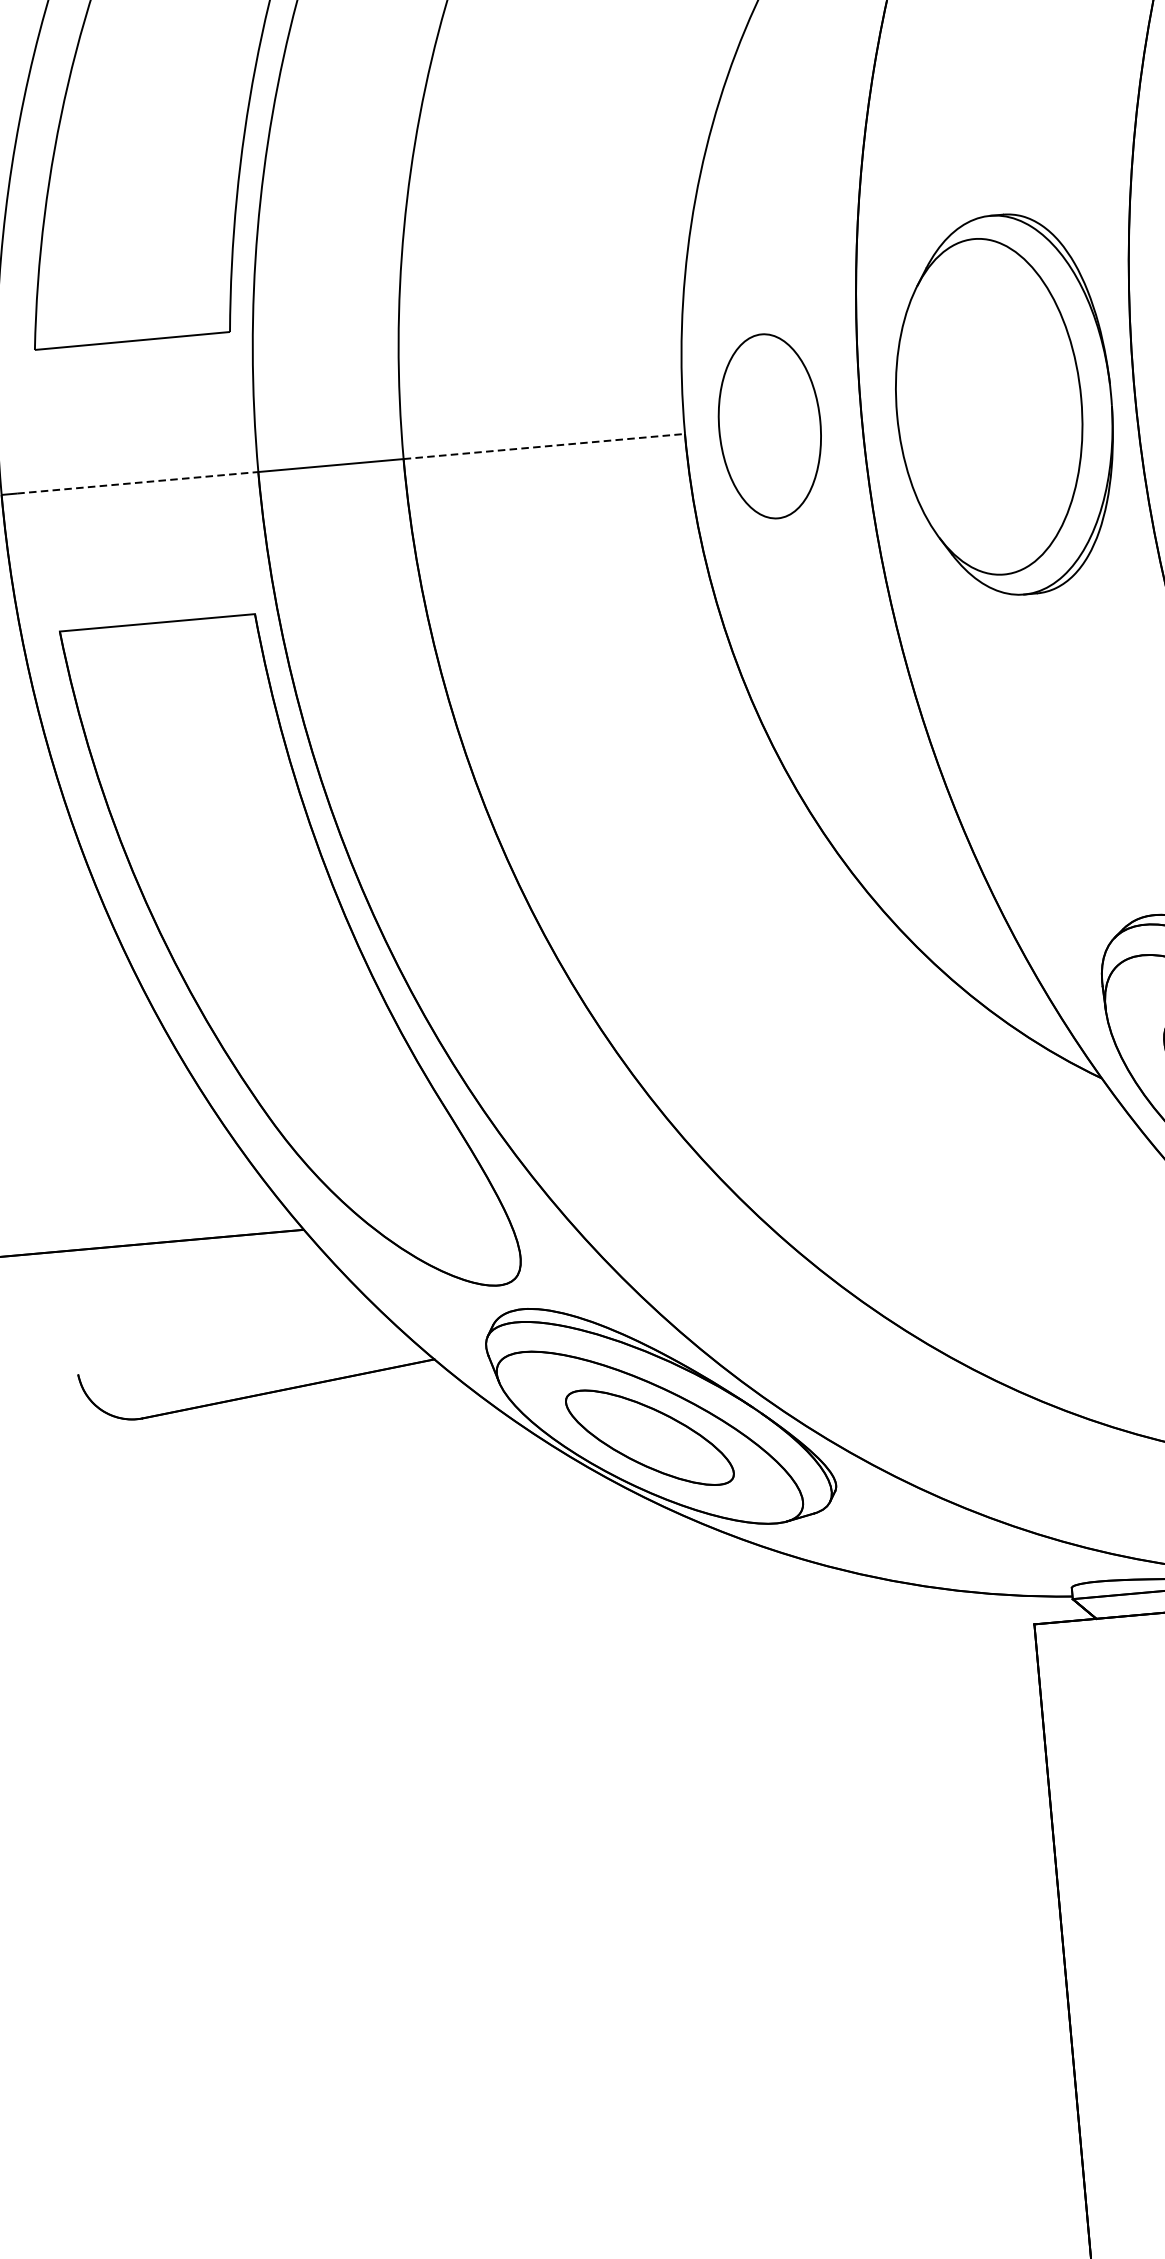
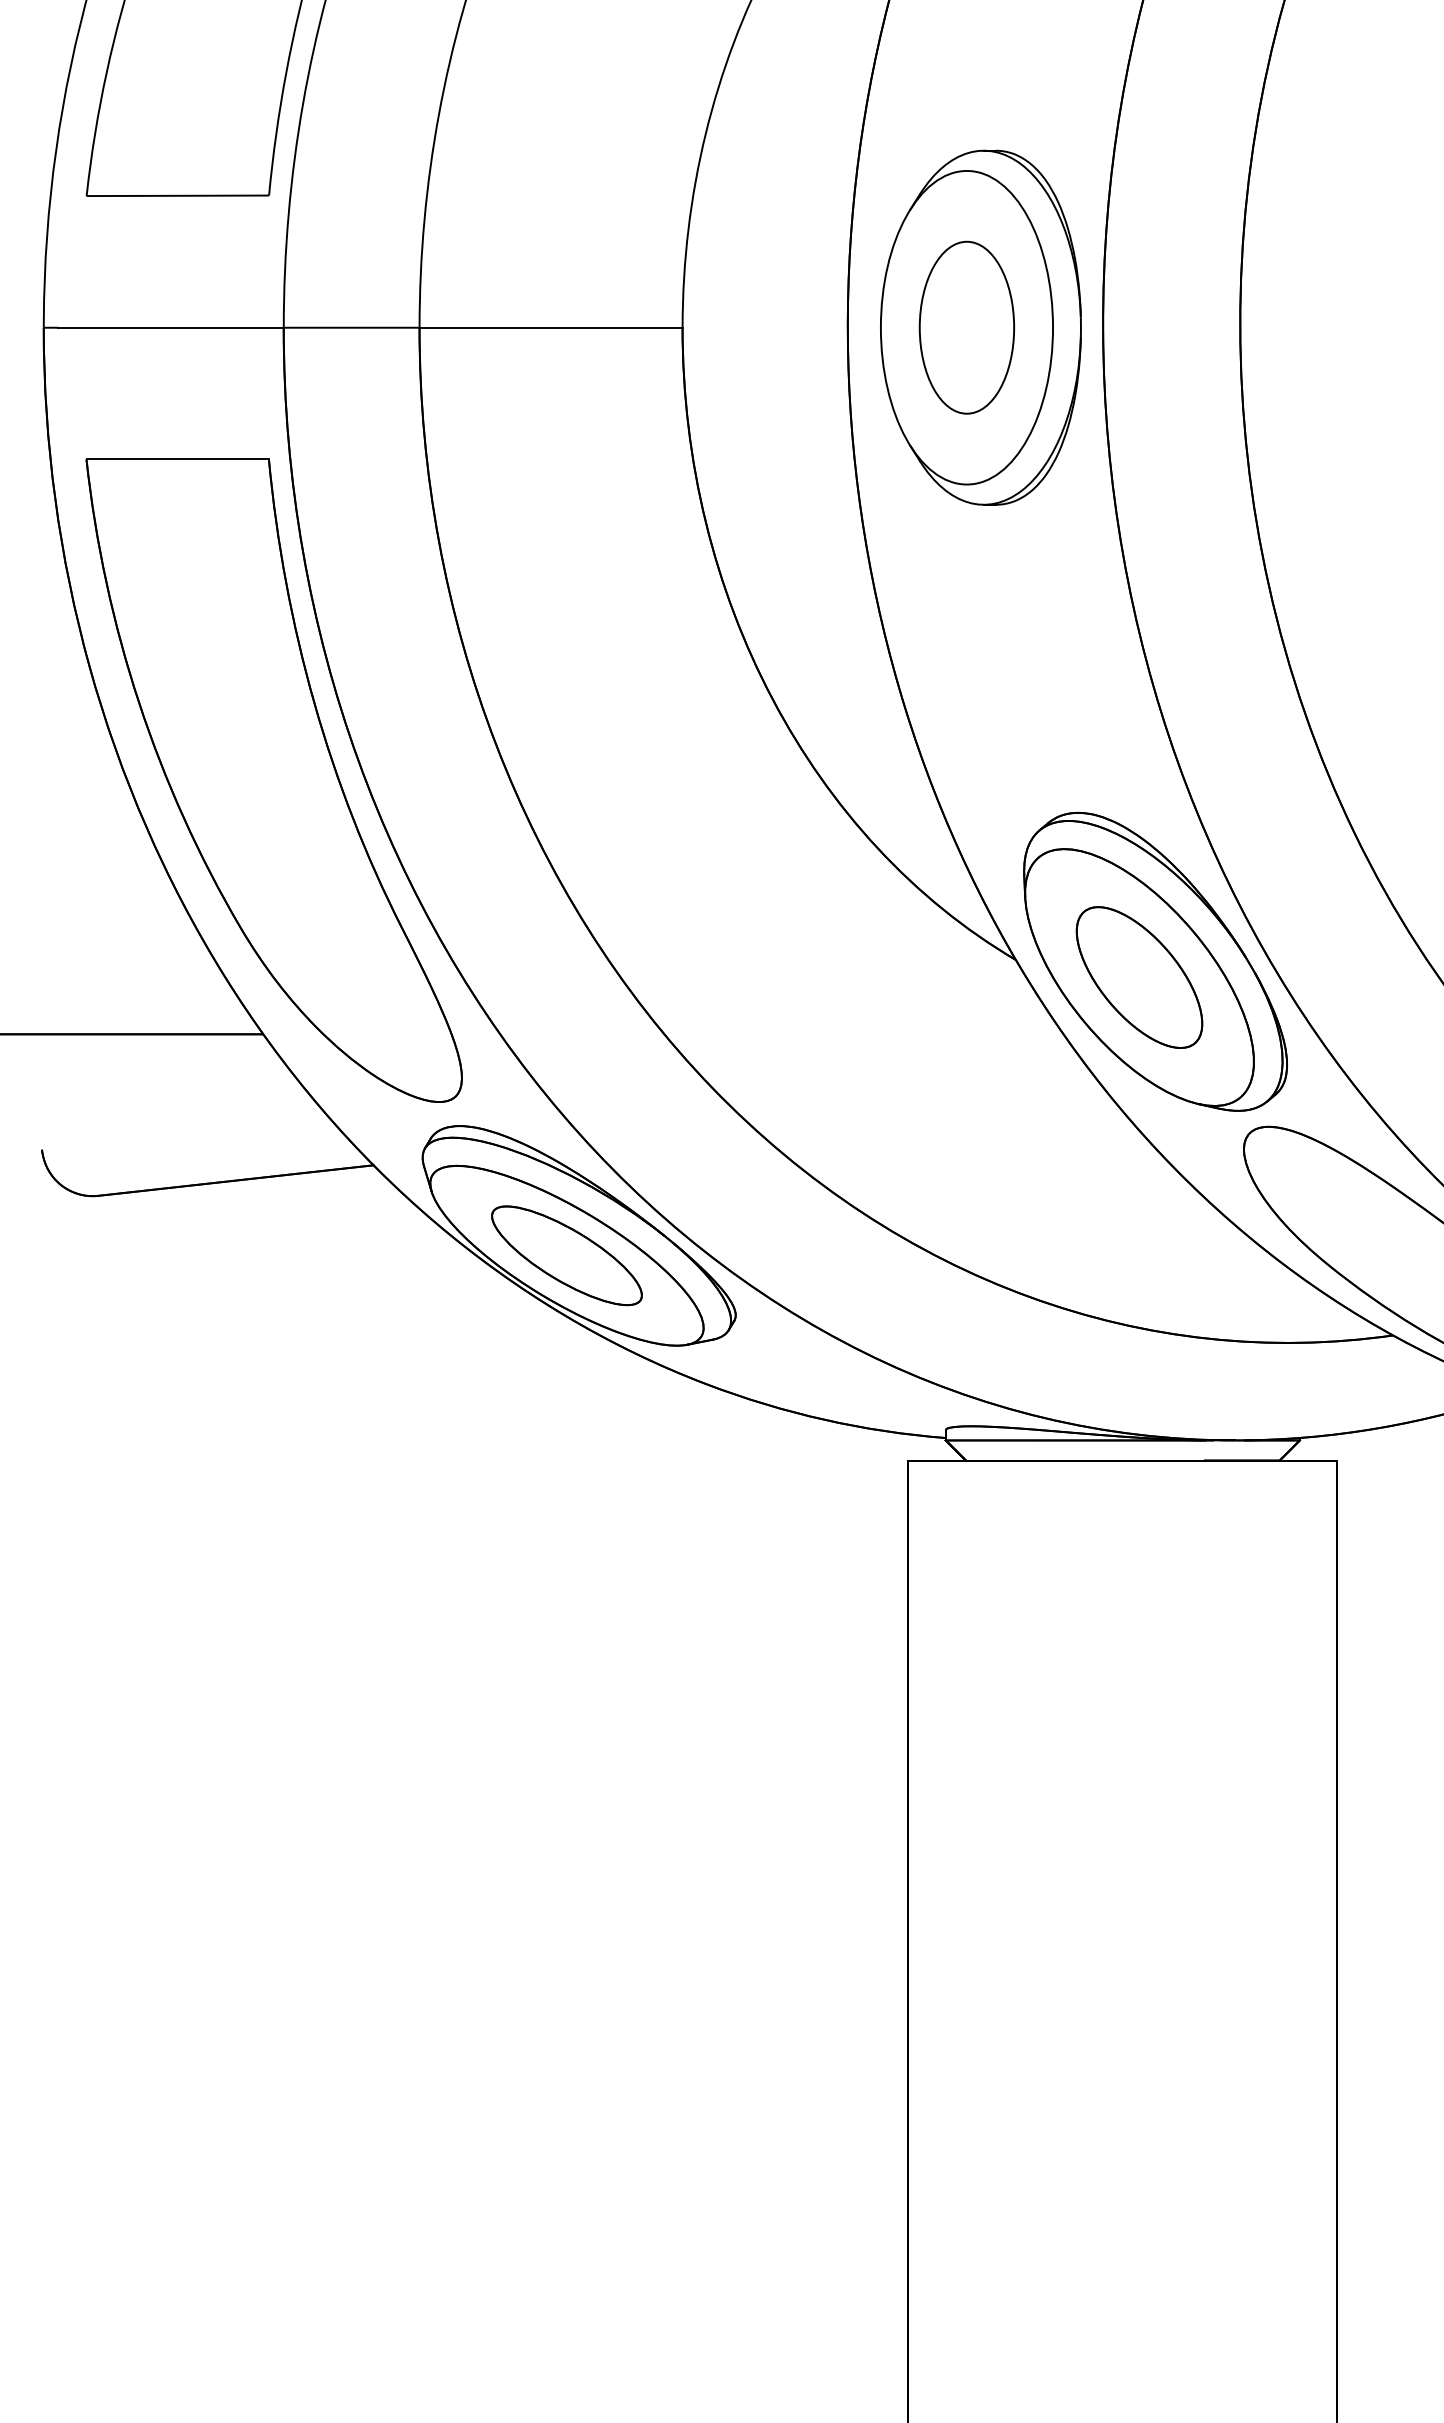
part: (769, 426) -> (966, 327), moved
line: (544, 446) -> (551, 327), dashed -> solid
line: (138, 482) -> (171, 327), dashed -> solid

